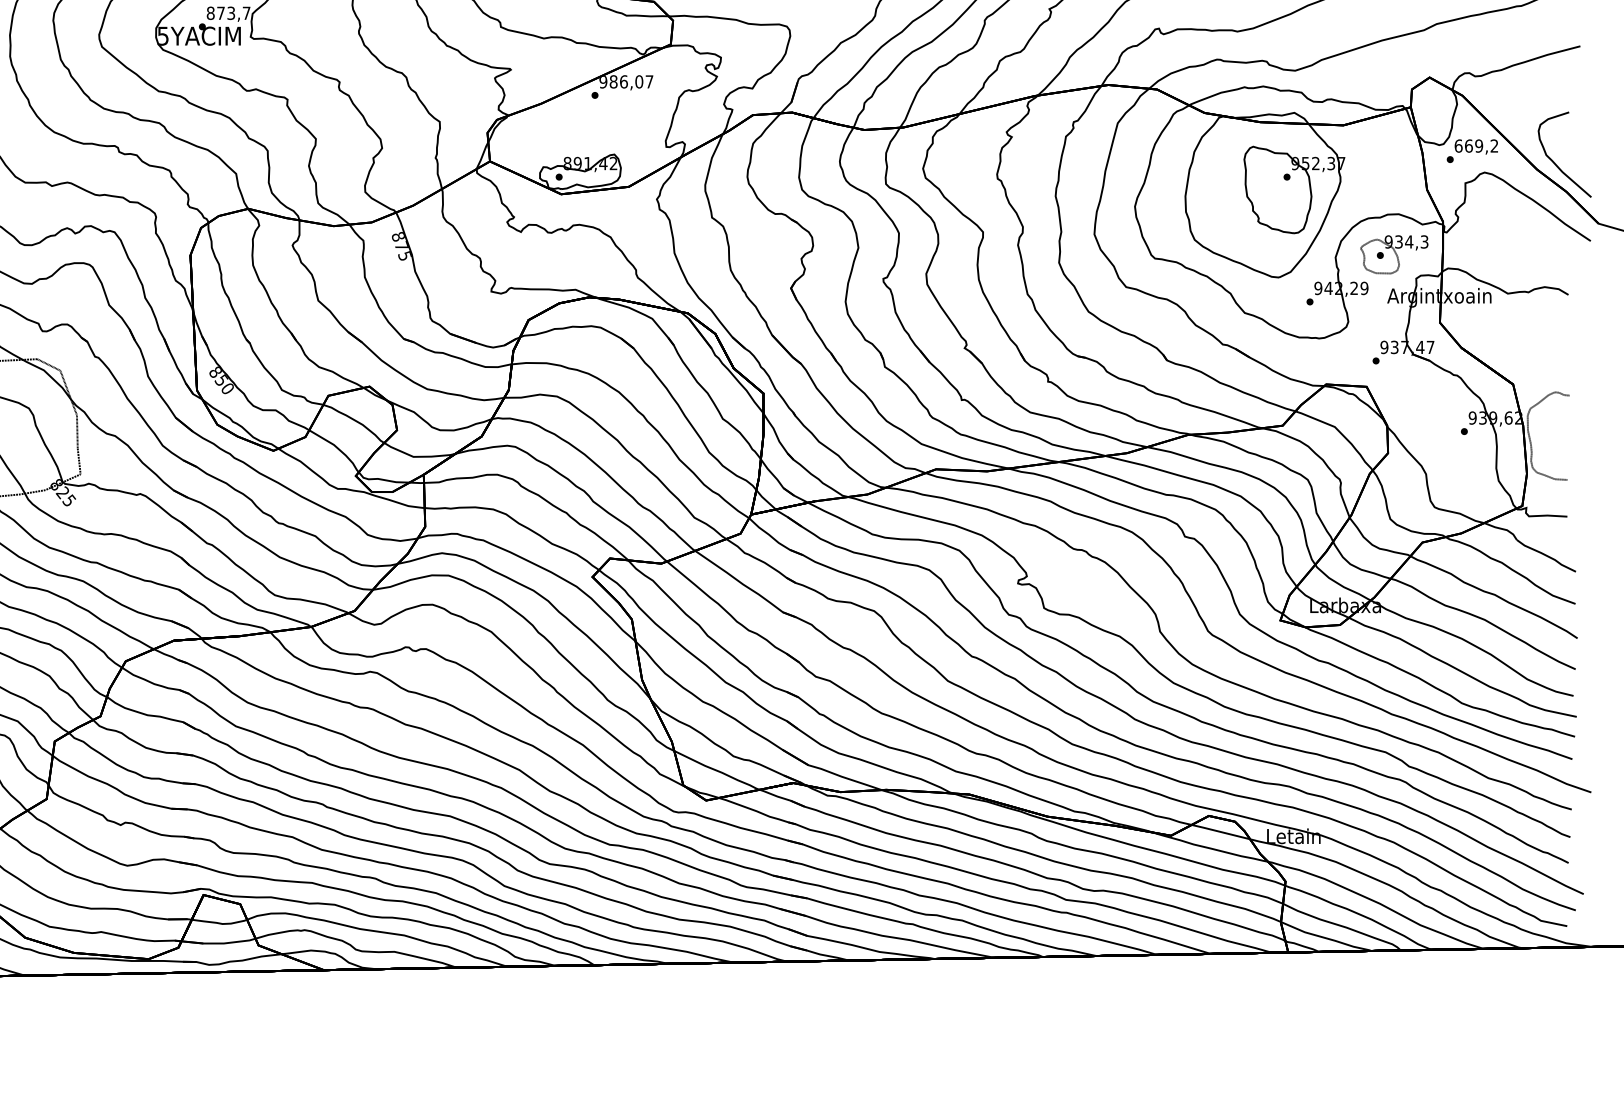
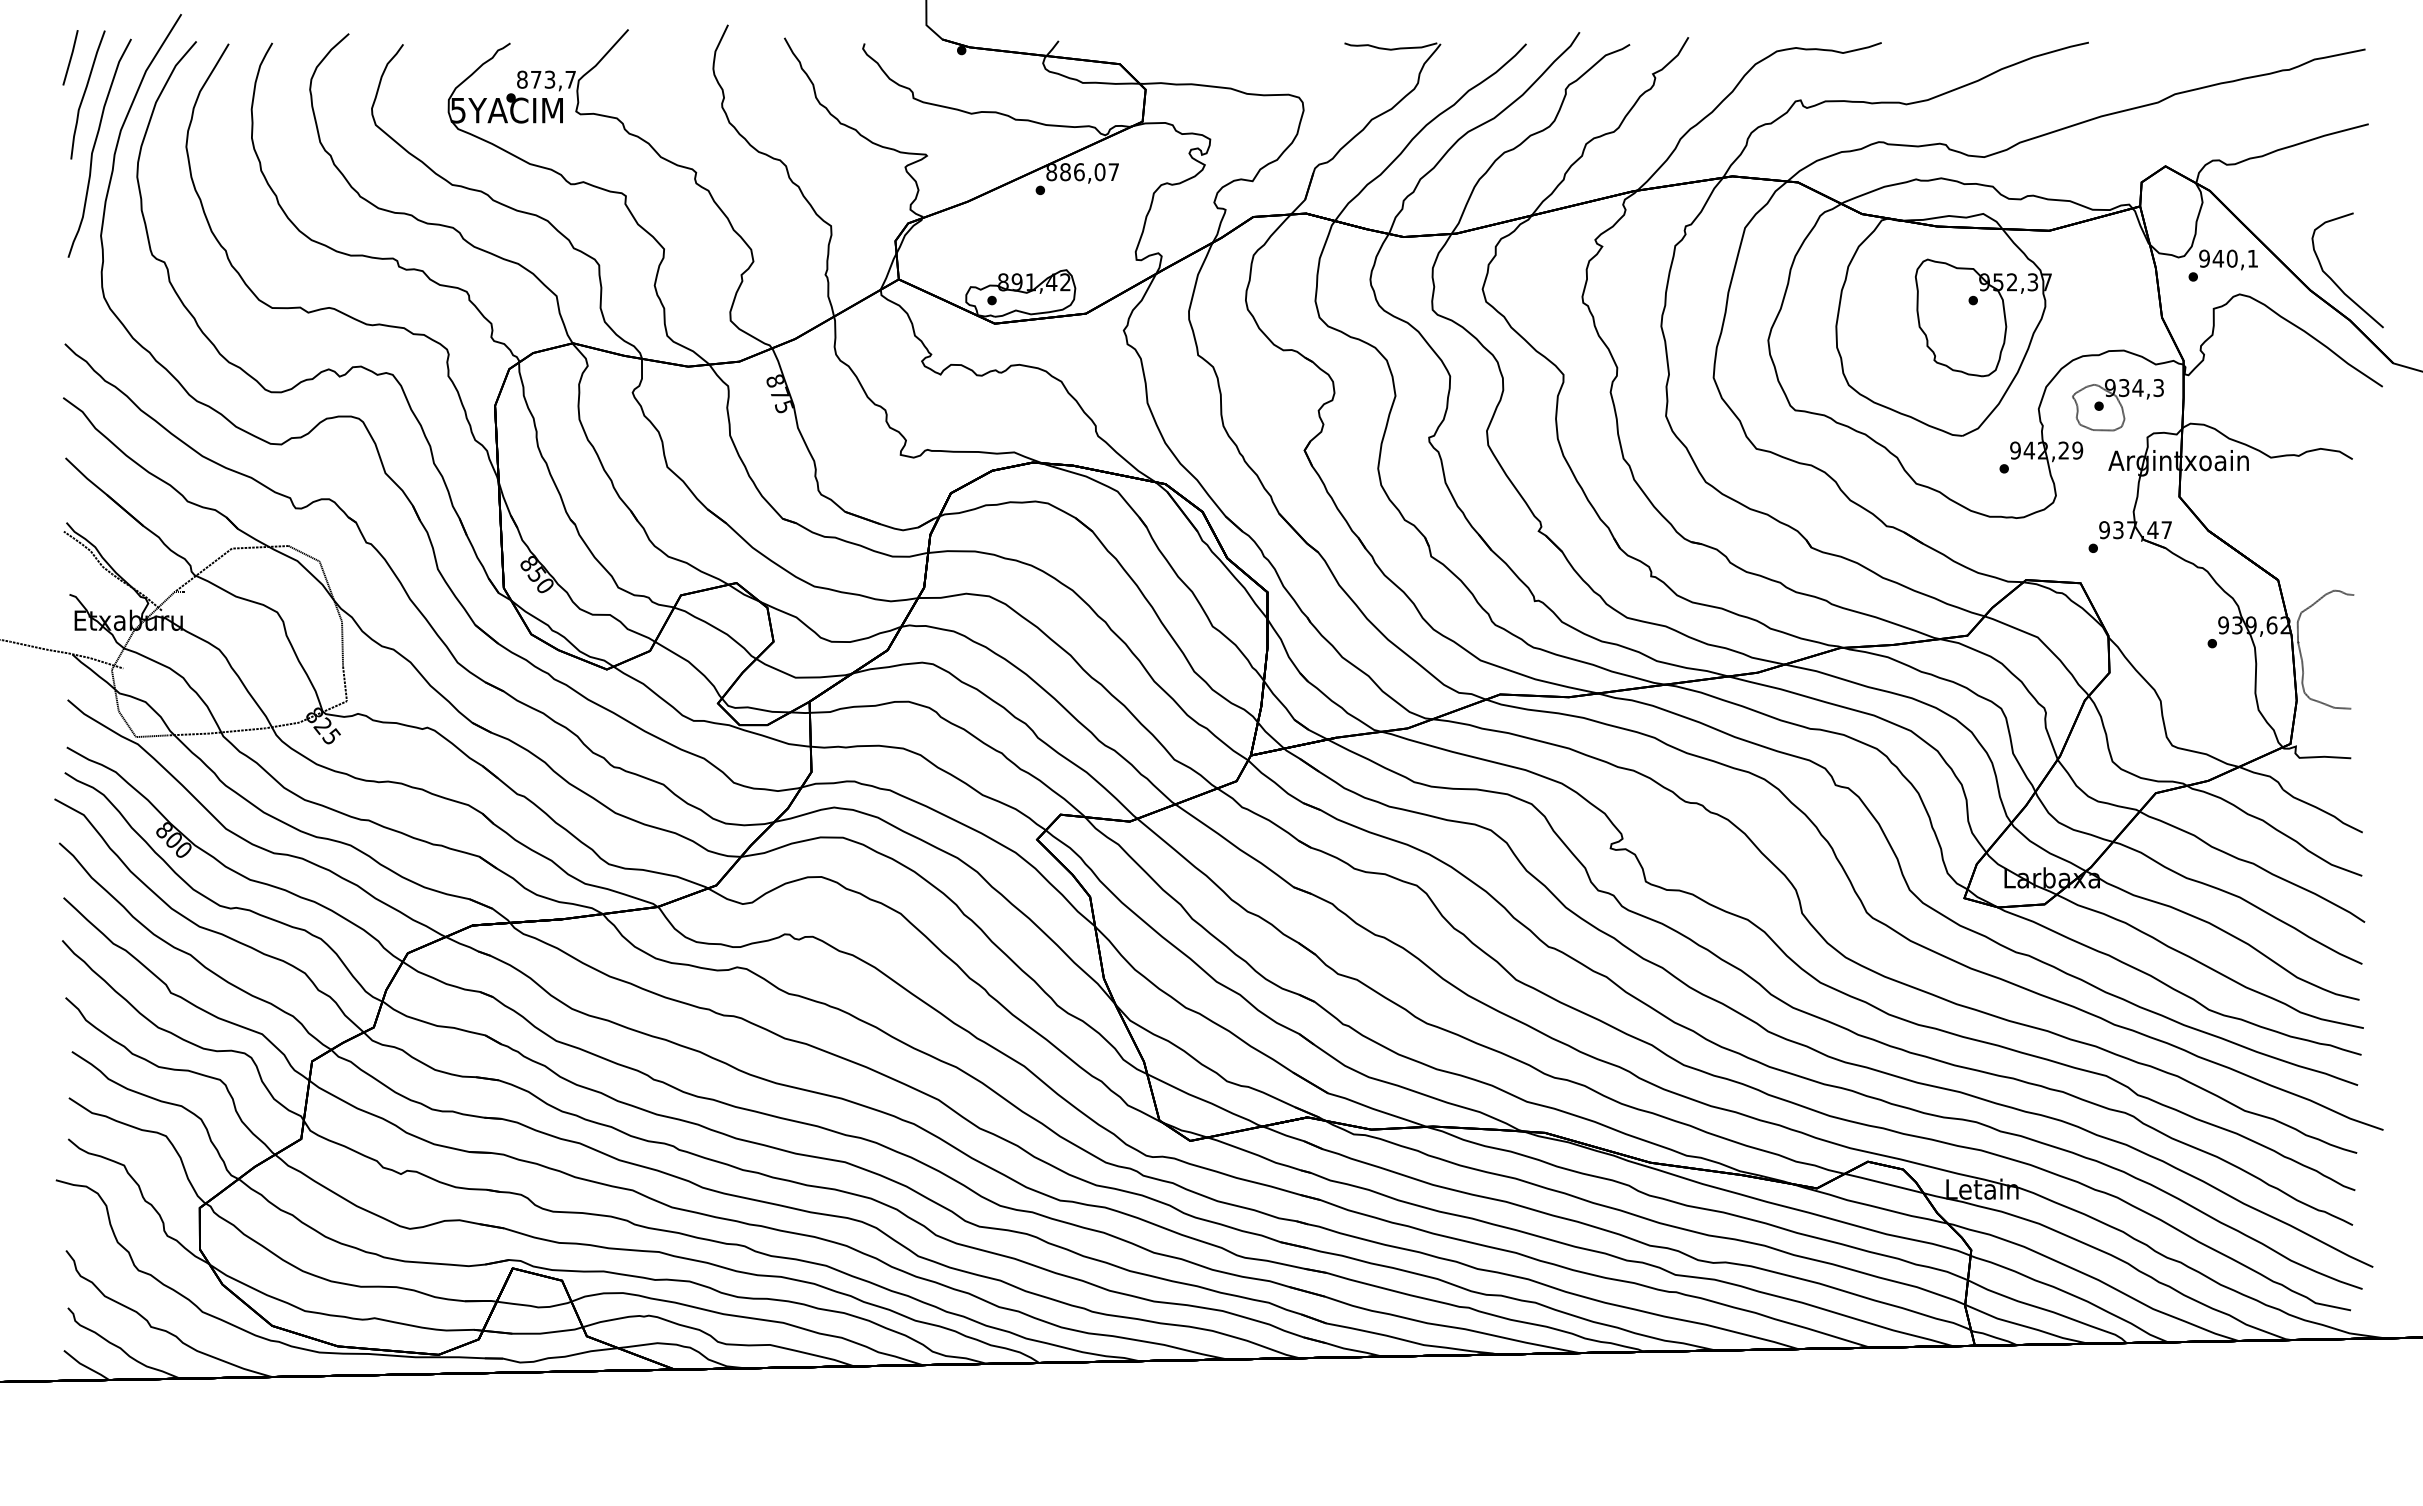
text: (603, 82) -> (1051, 172), 986,07 -> 886,07
text: (1476, 145) -> (2228, 258), 669,2 -> 940,1

